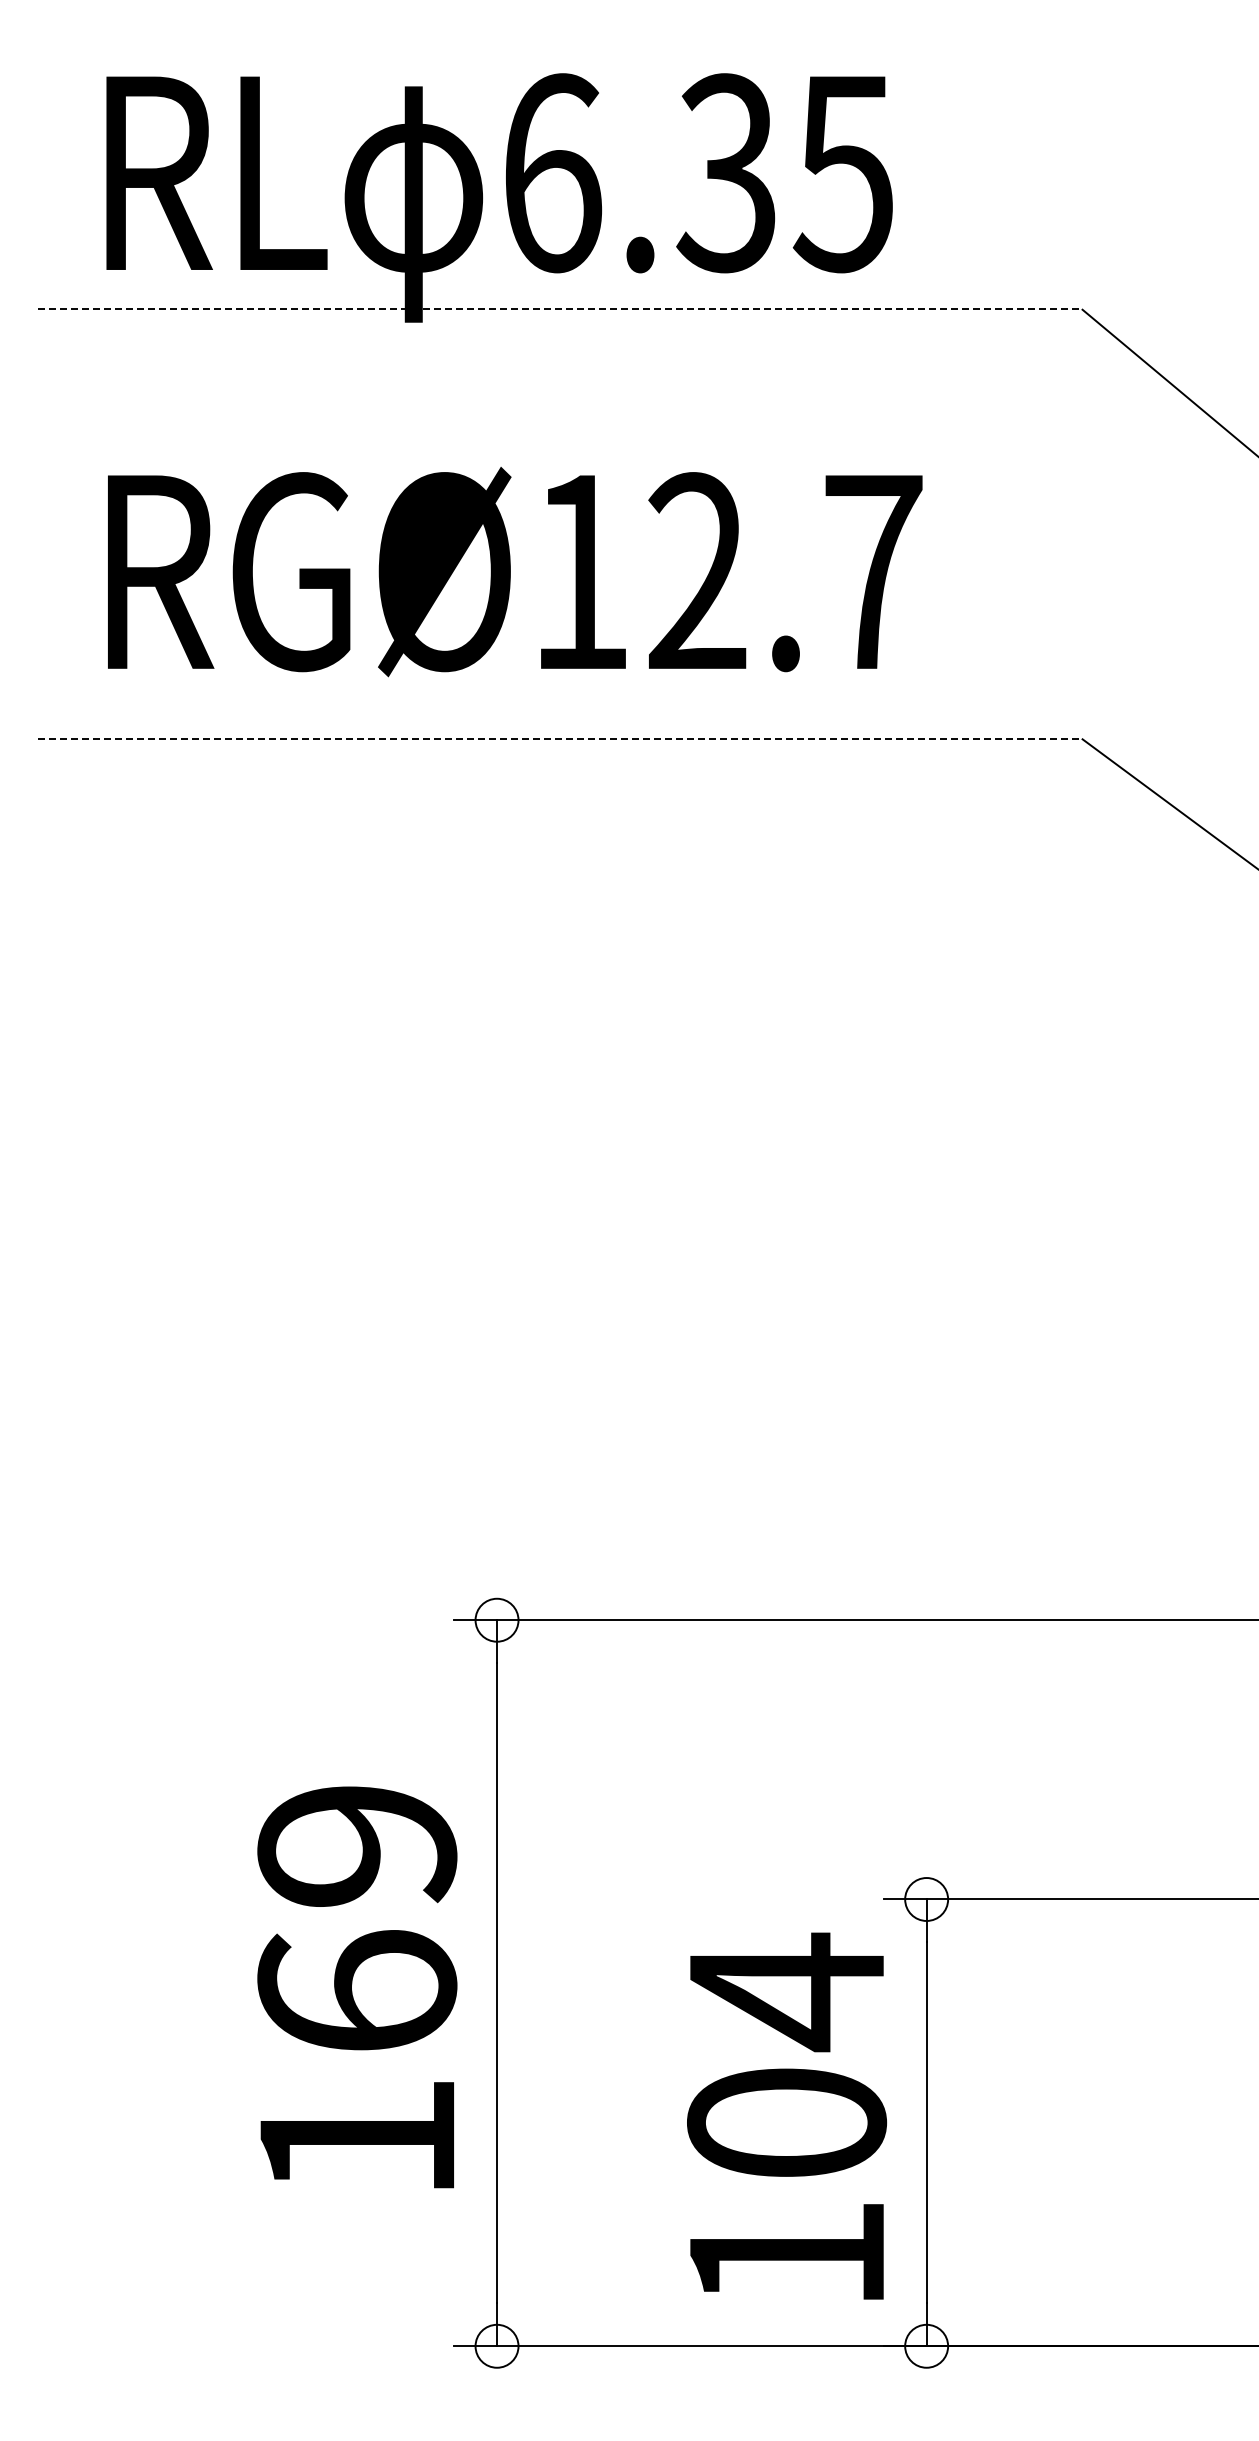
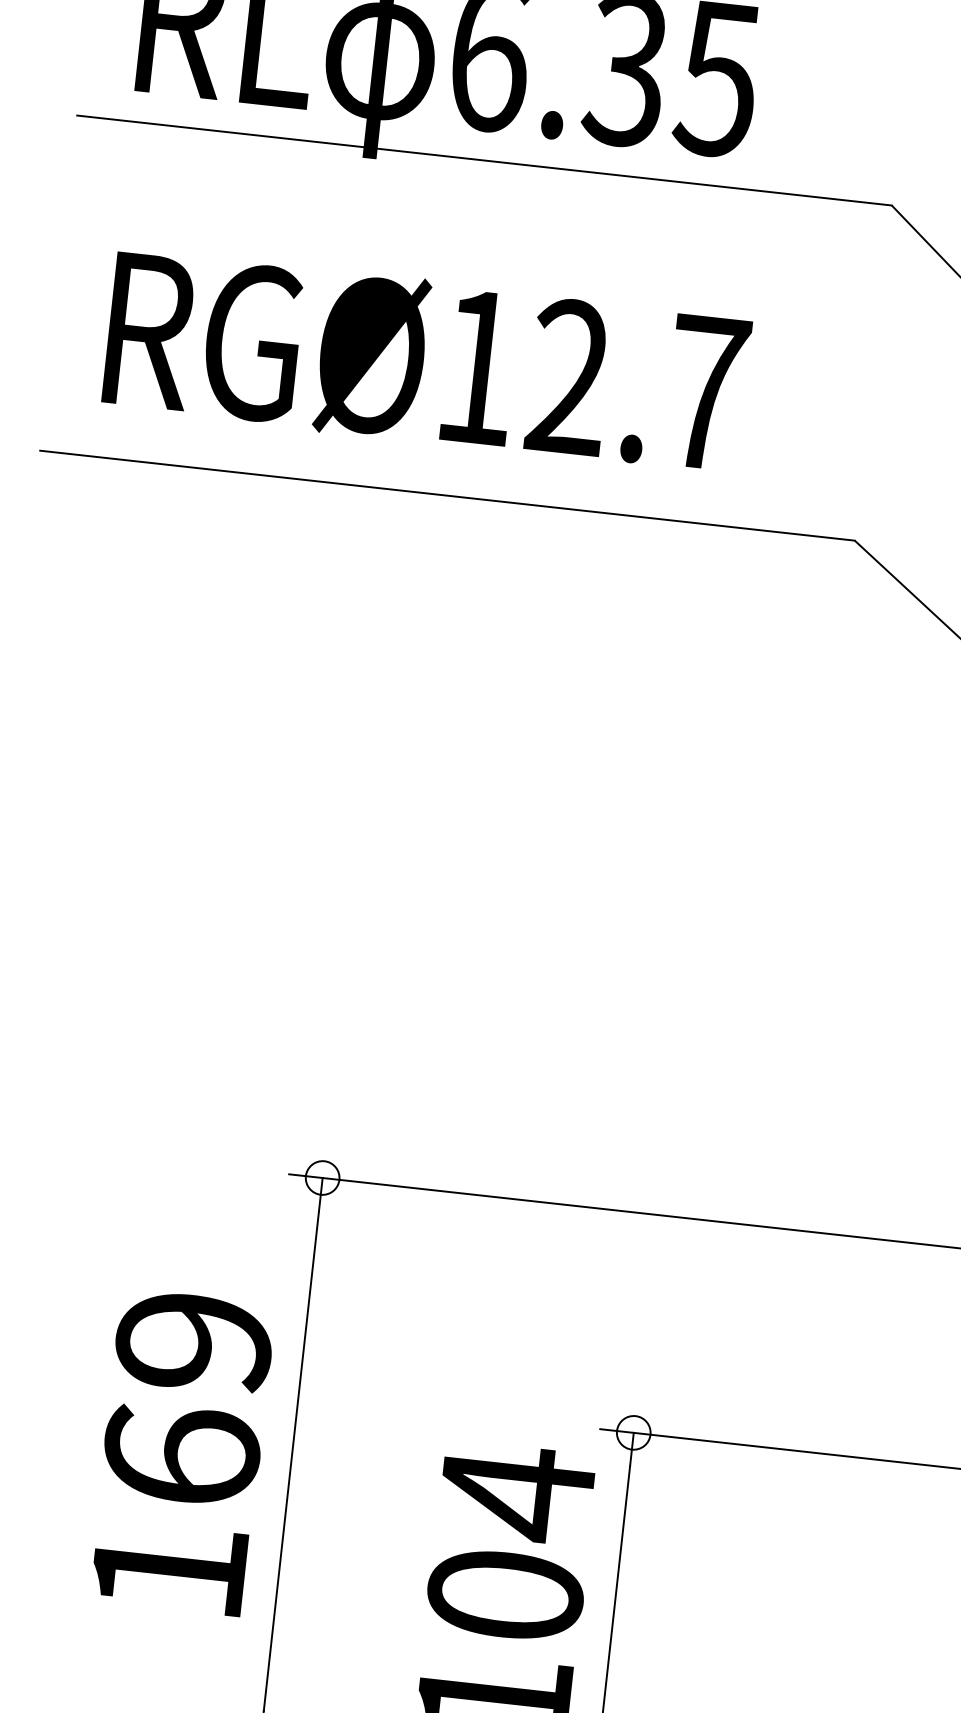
line: (560, 309) -> (485, 160), dashed -> solid
line: (560, 738) -> (448, 495), dashed -> solid

